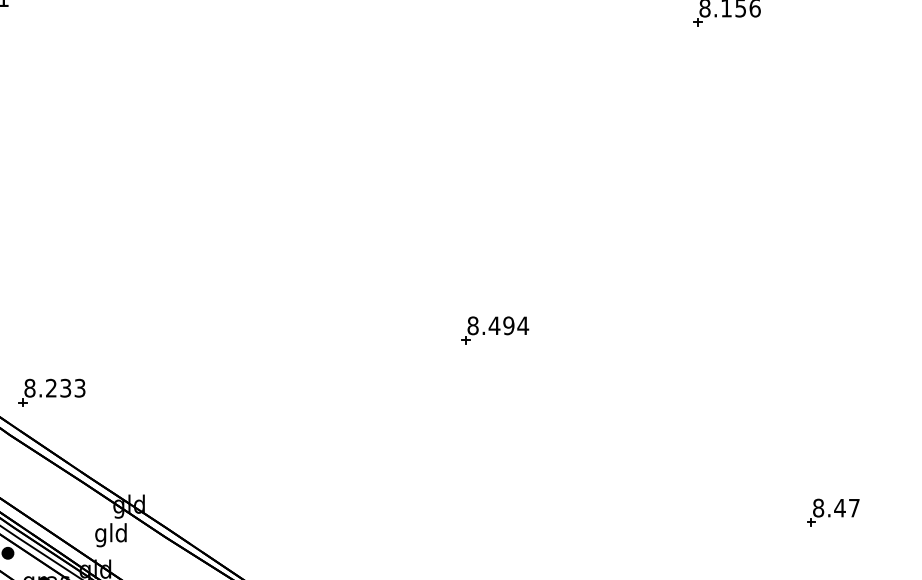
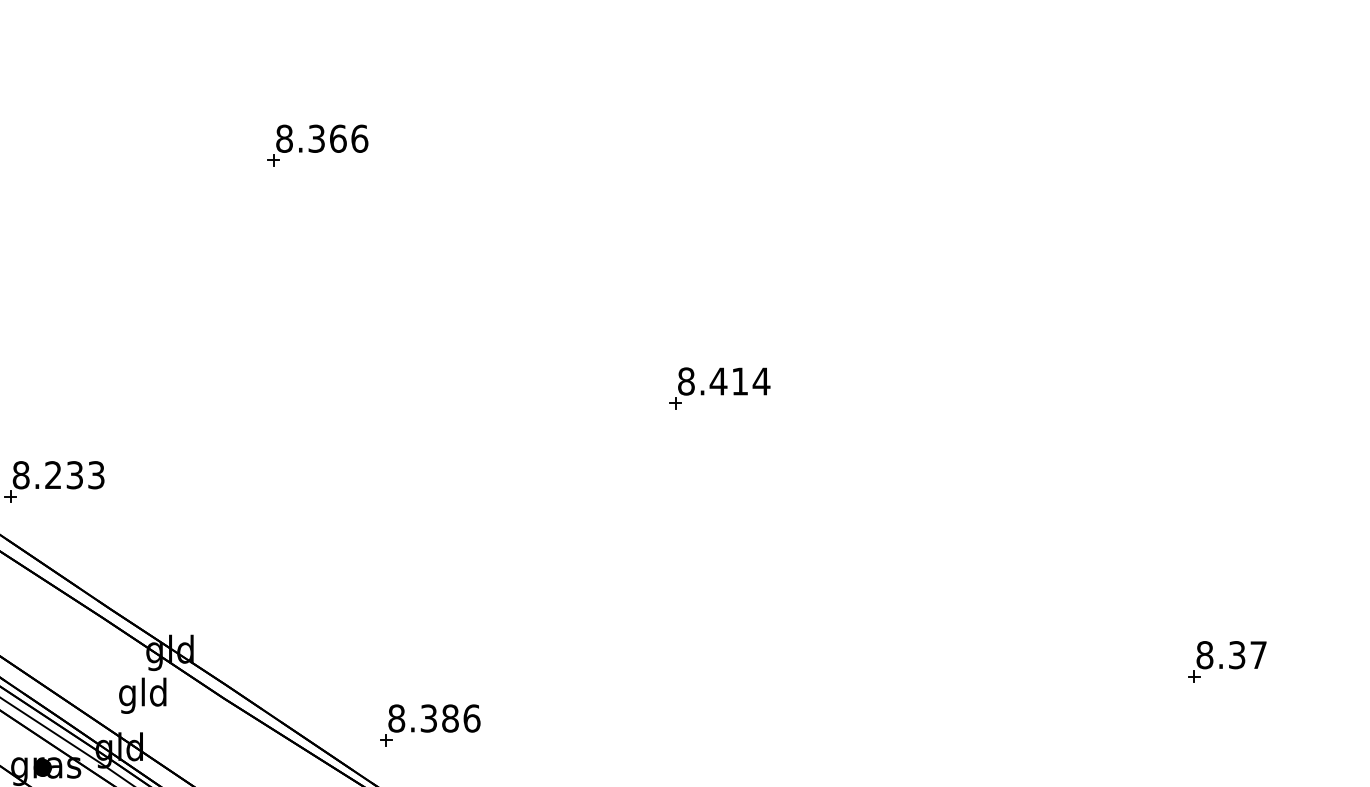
part: (227, 168) -> (317, 145), added
text: (508, 325) -> (739, 380), 8.494 -> 8.414
text: (839, 507) -> (1236, 654), 8.47 -> 8.37
part: (301, 554) -> (428, 724), added

